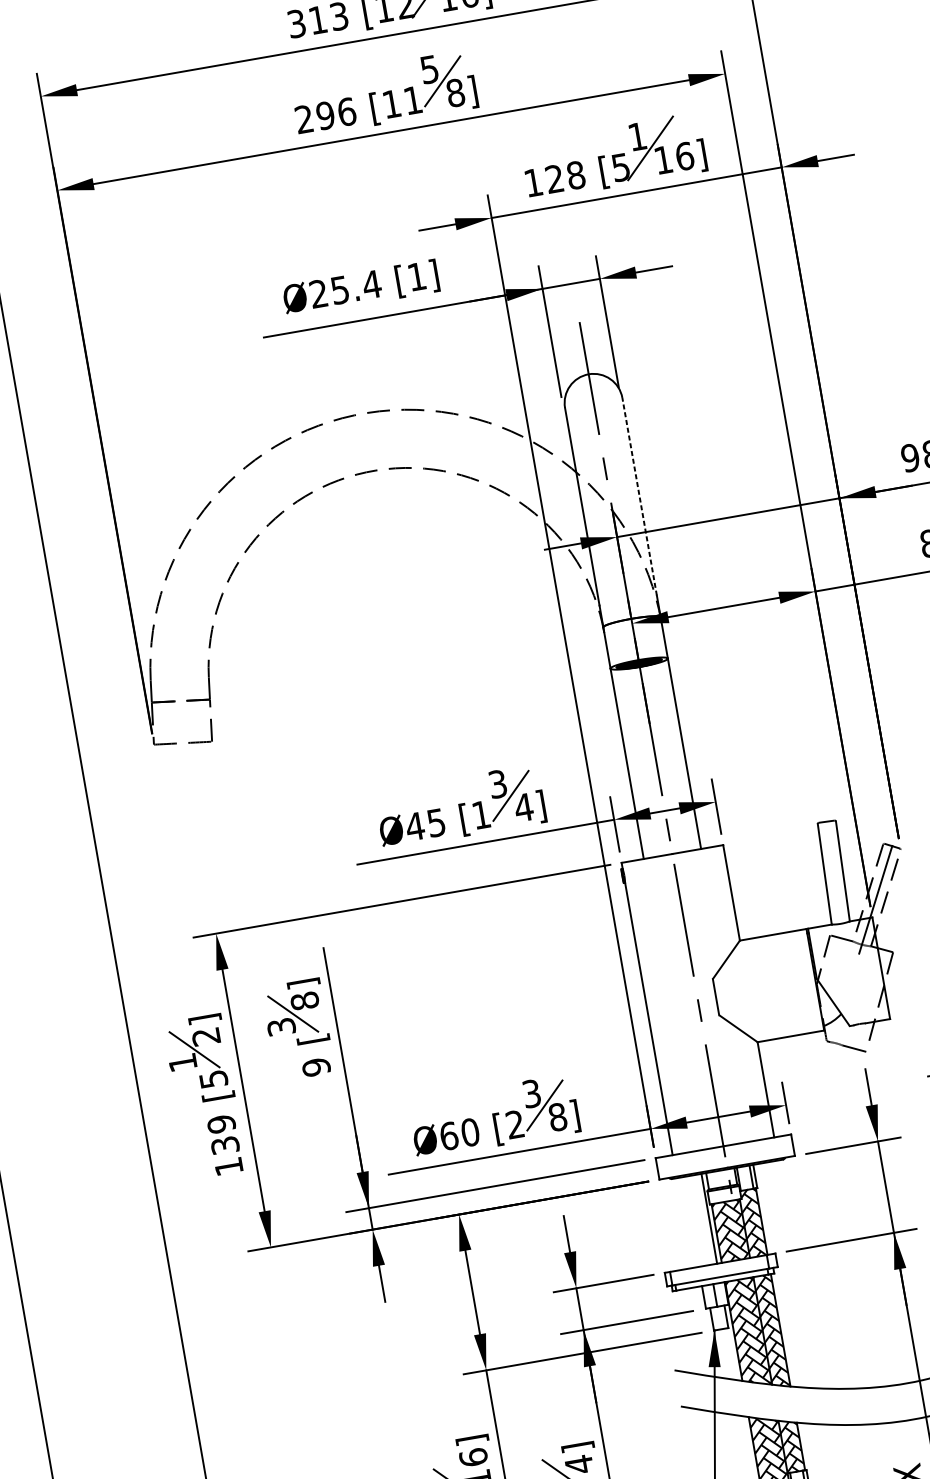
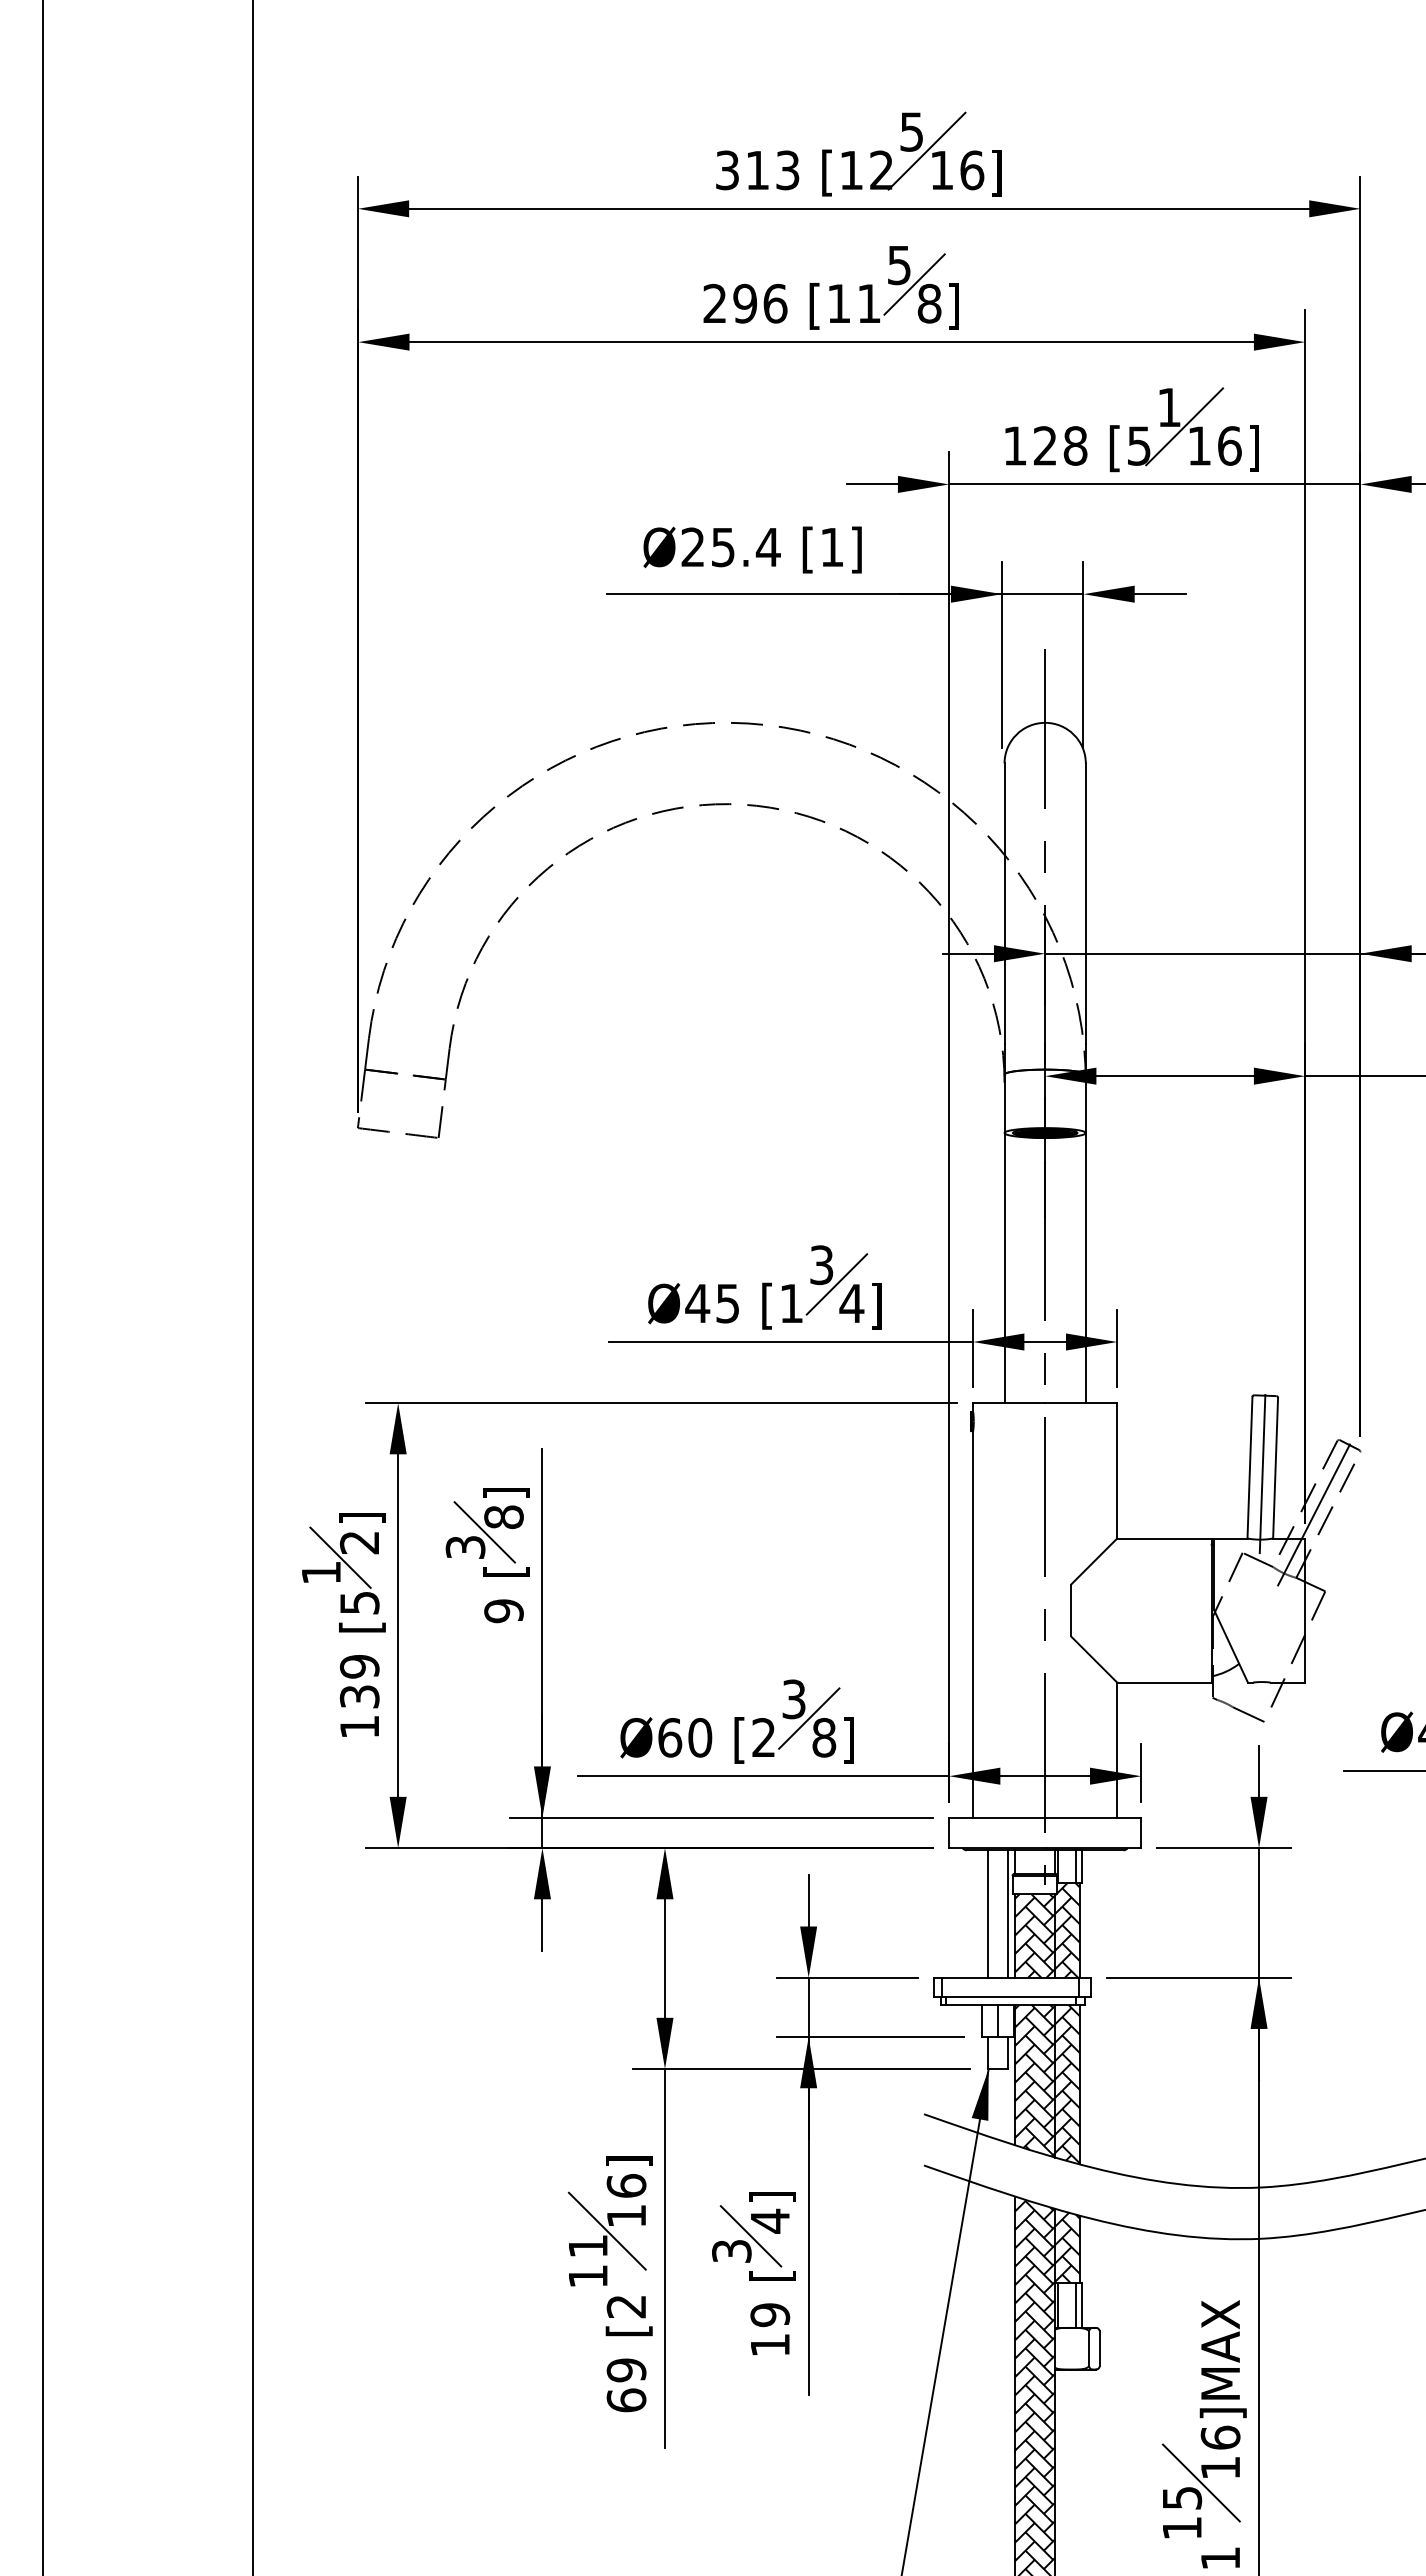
line: (639, 496) -> (1085, 903), dashed -> solid
line: (833, 873) -> (1262, 1468), added
line: (694, 1221) -> (987, 1913), added

